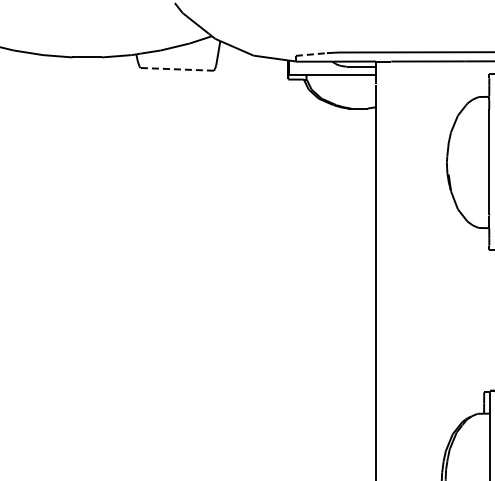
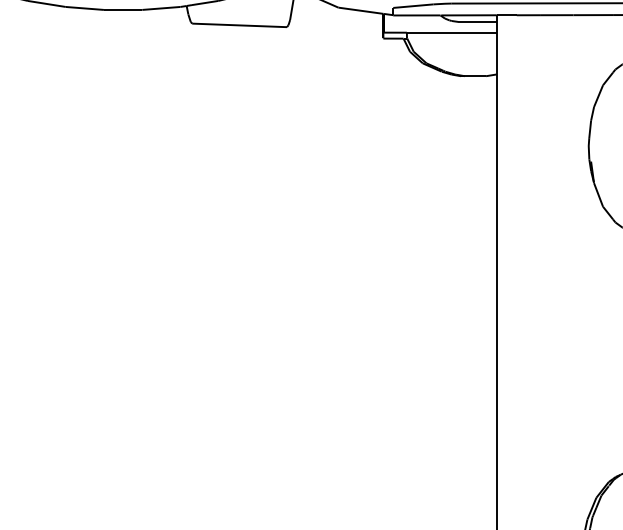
line: (311, 54) -> (413, 6), dashed -> solid
line: (177, 69) -> (239, 25), dashed -> solid

